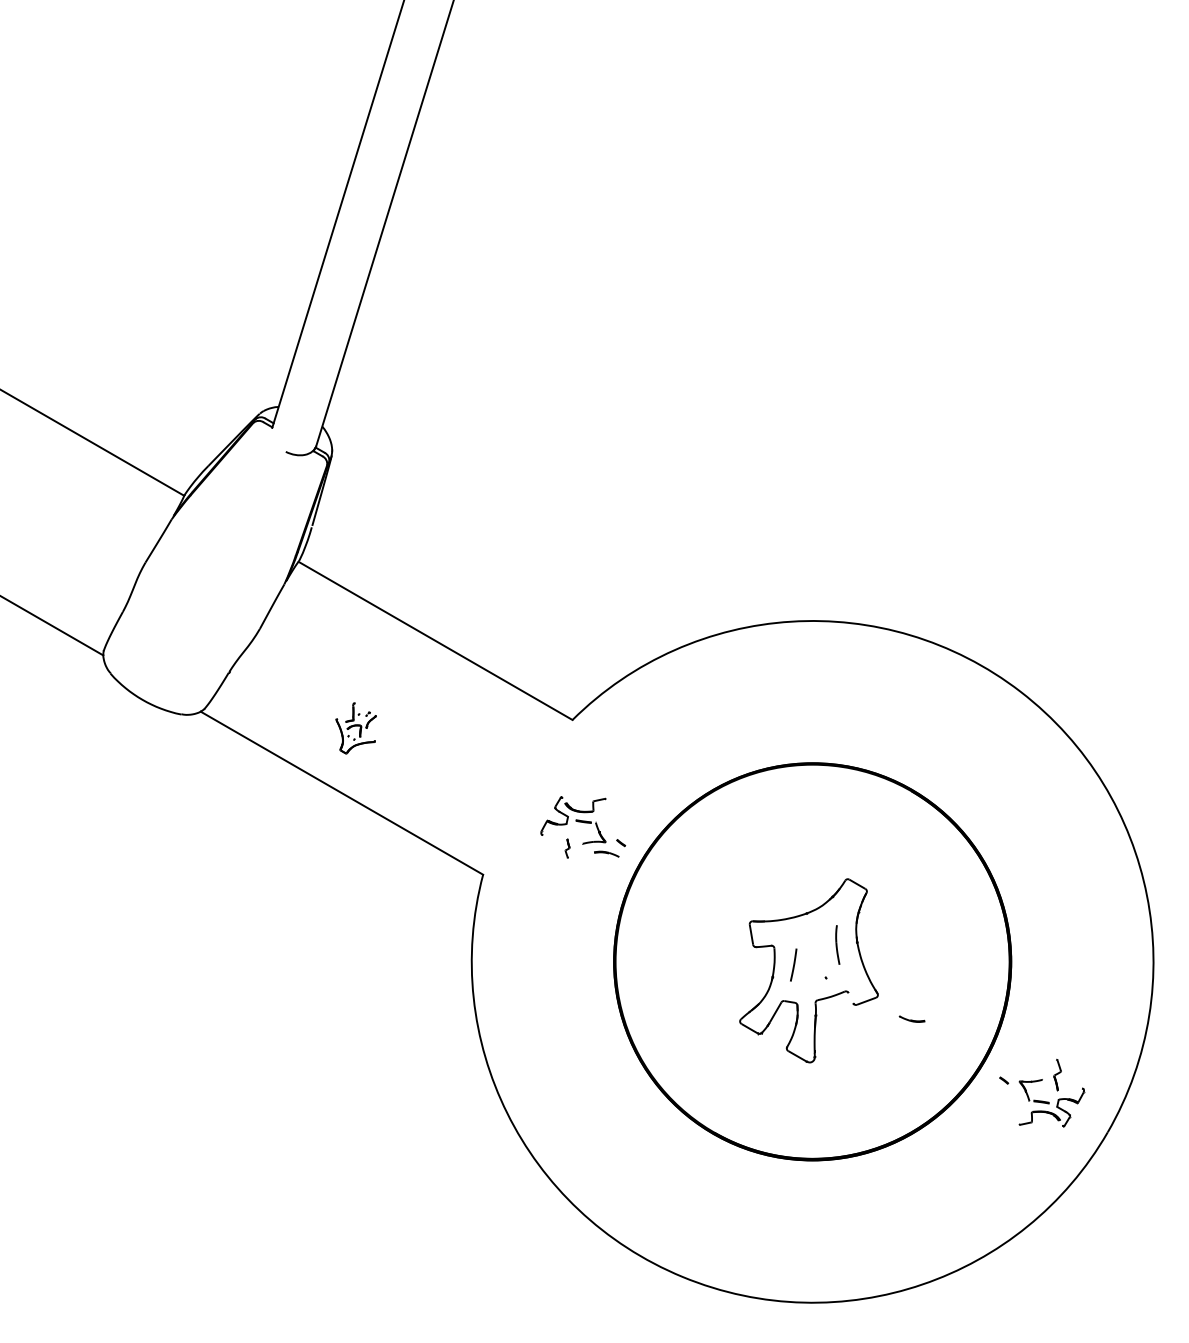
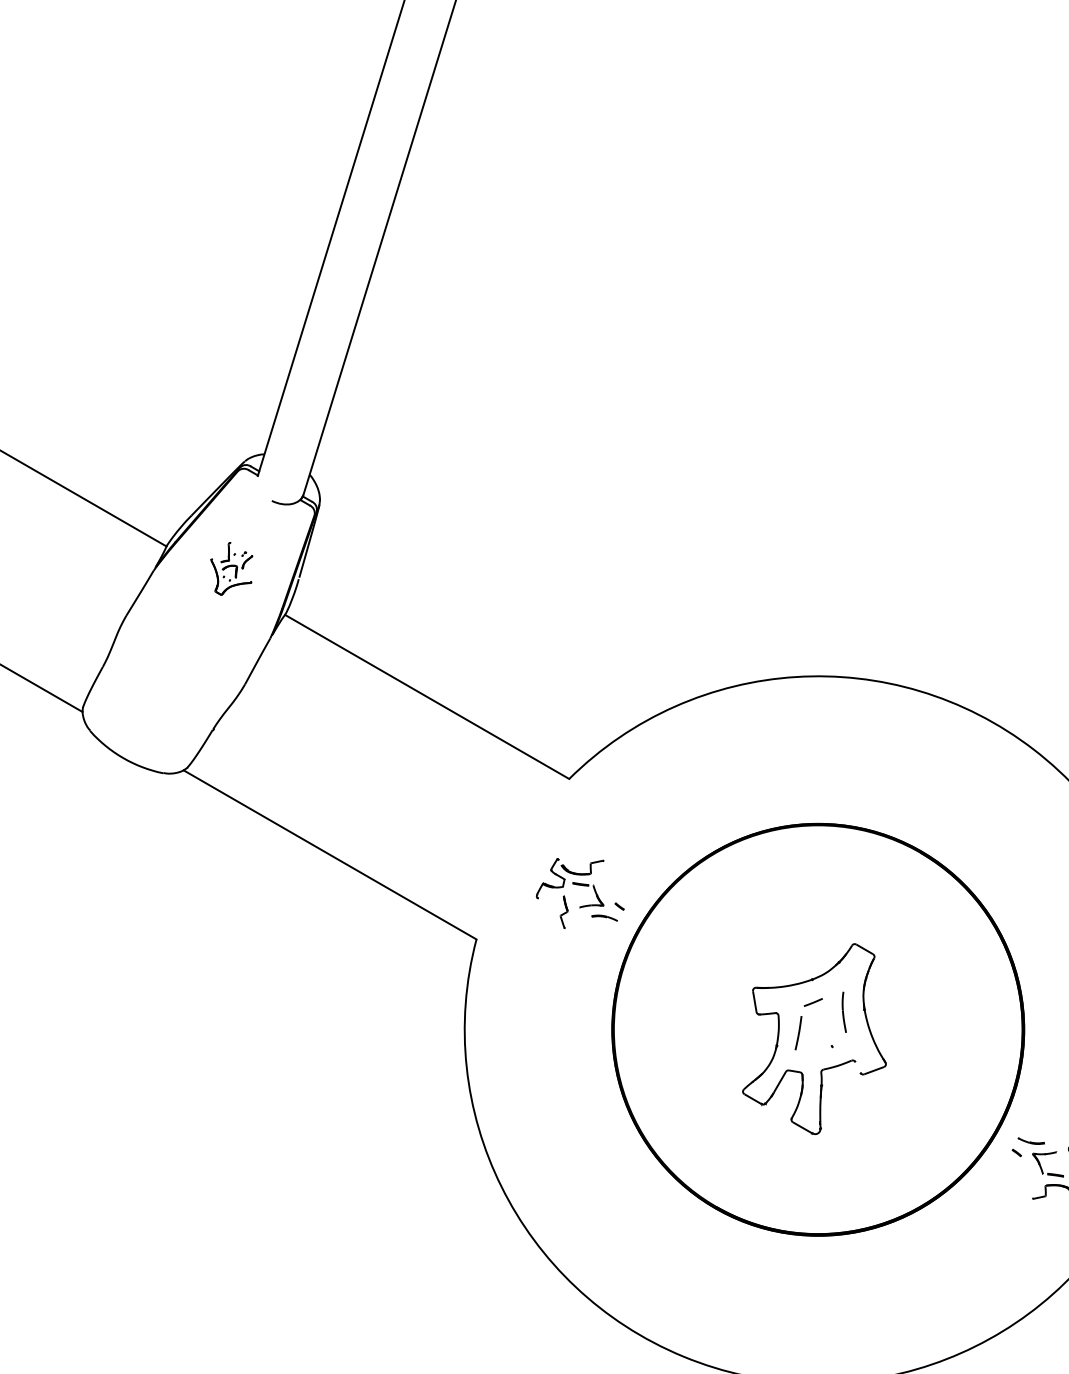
part: (355, 728) -> (231, 568), moved
part: (567, 848) -> (564, 912), size x1.67
line: (807, 935) -> (812, 1002), added
part: (911, 1018) -> (1030, 1140), moved

